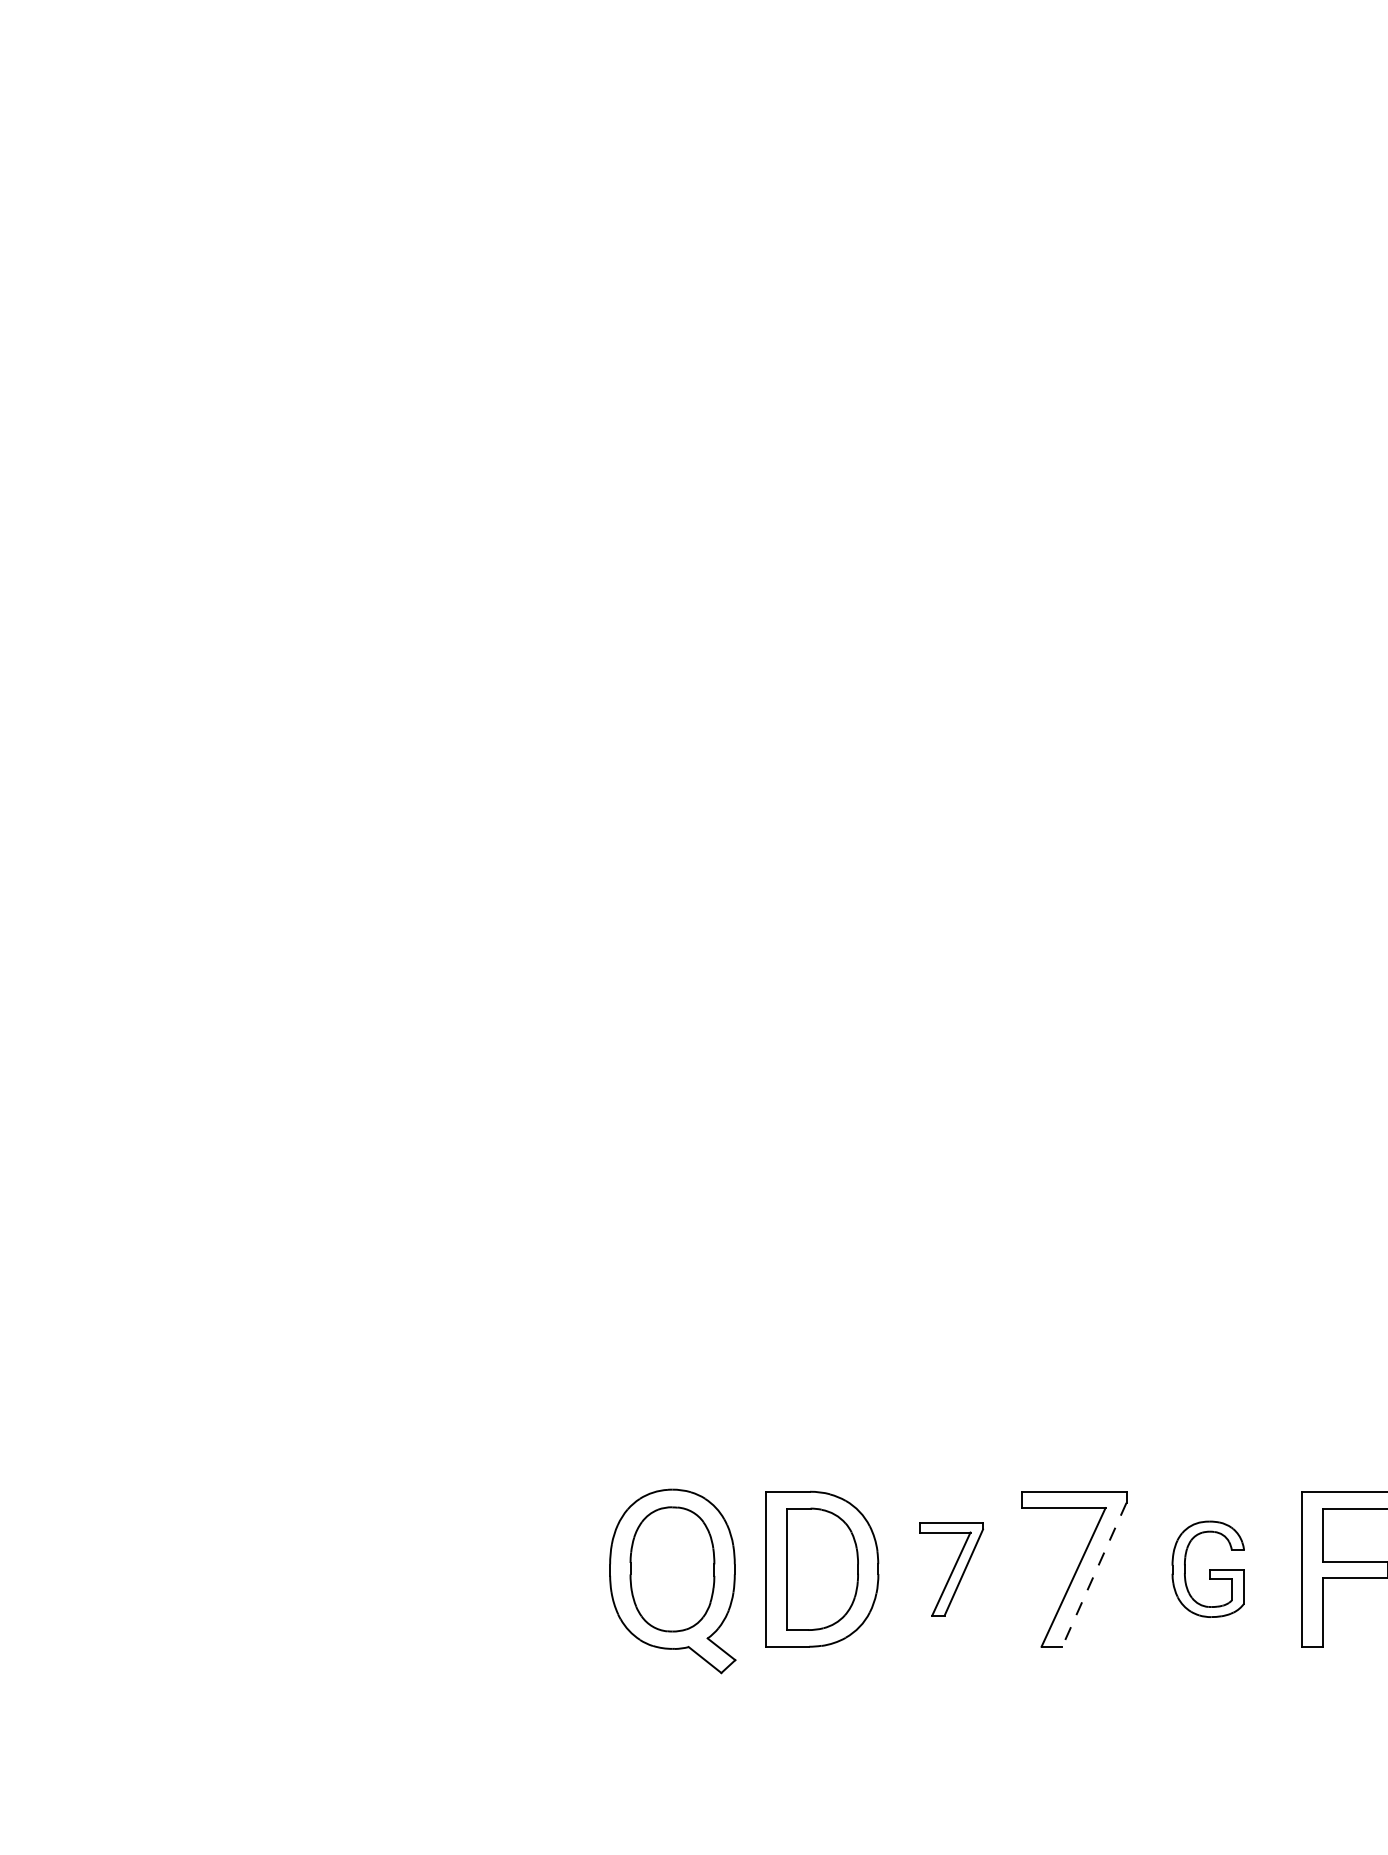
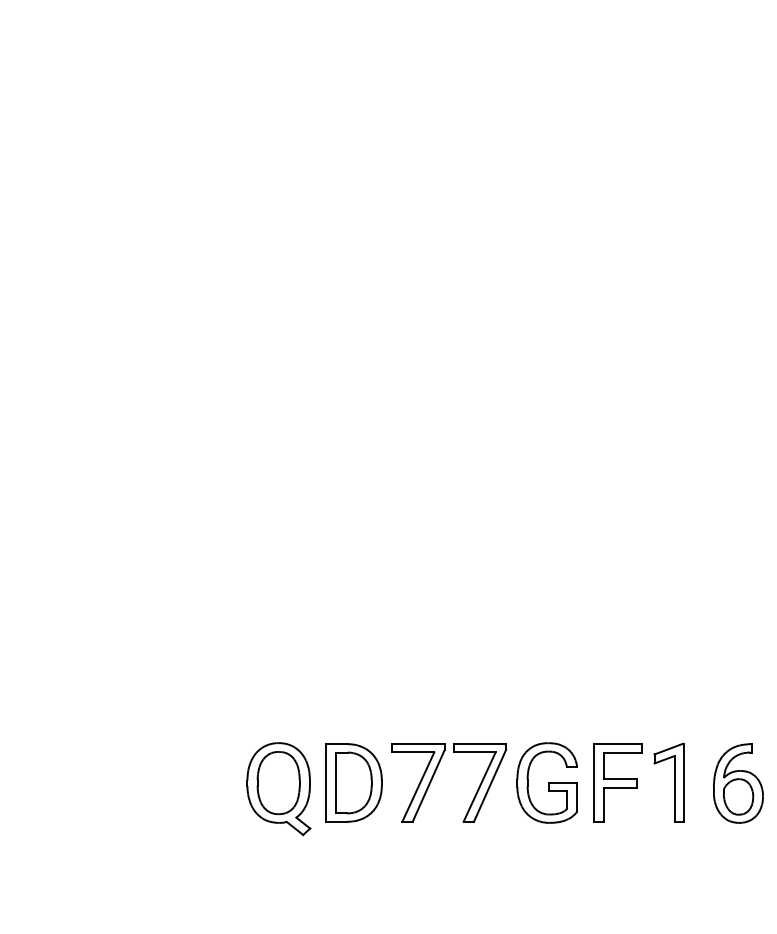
part: (951, 1568) -> (418, 782), size x1.67
part: (1207, 1568) -> (546, 782), size x1.67
line: (1093, 1576) -> (489, 786), dashed -> solid

